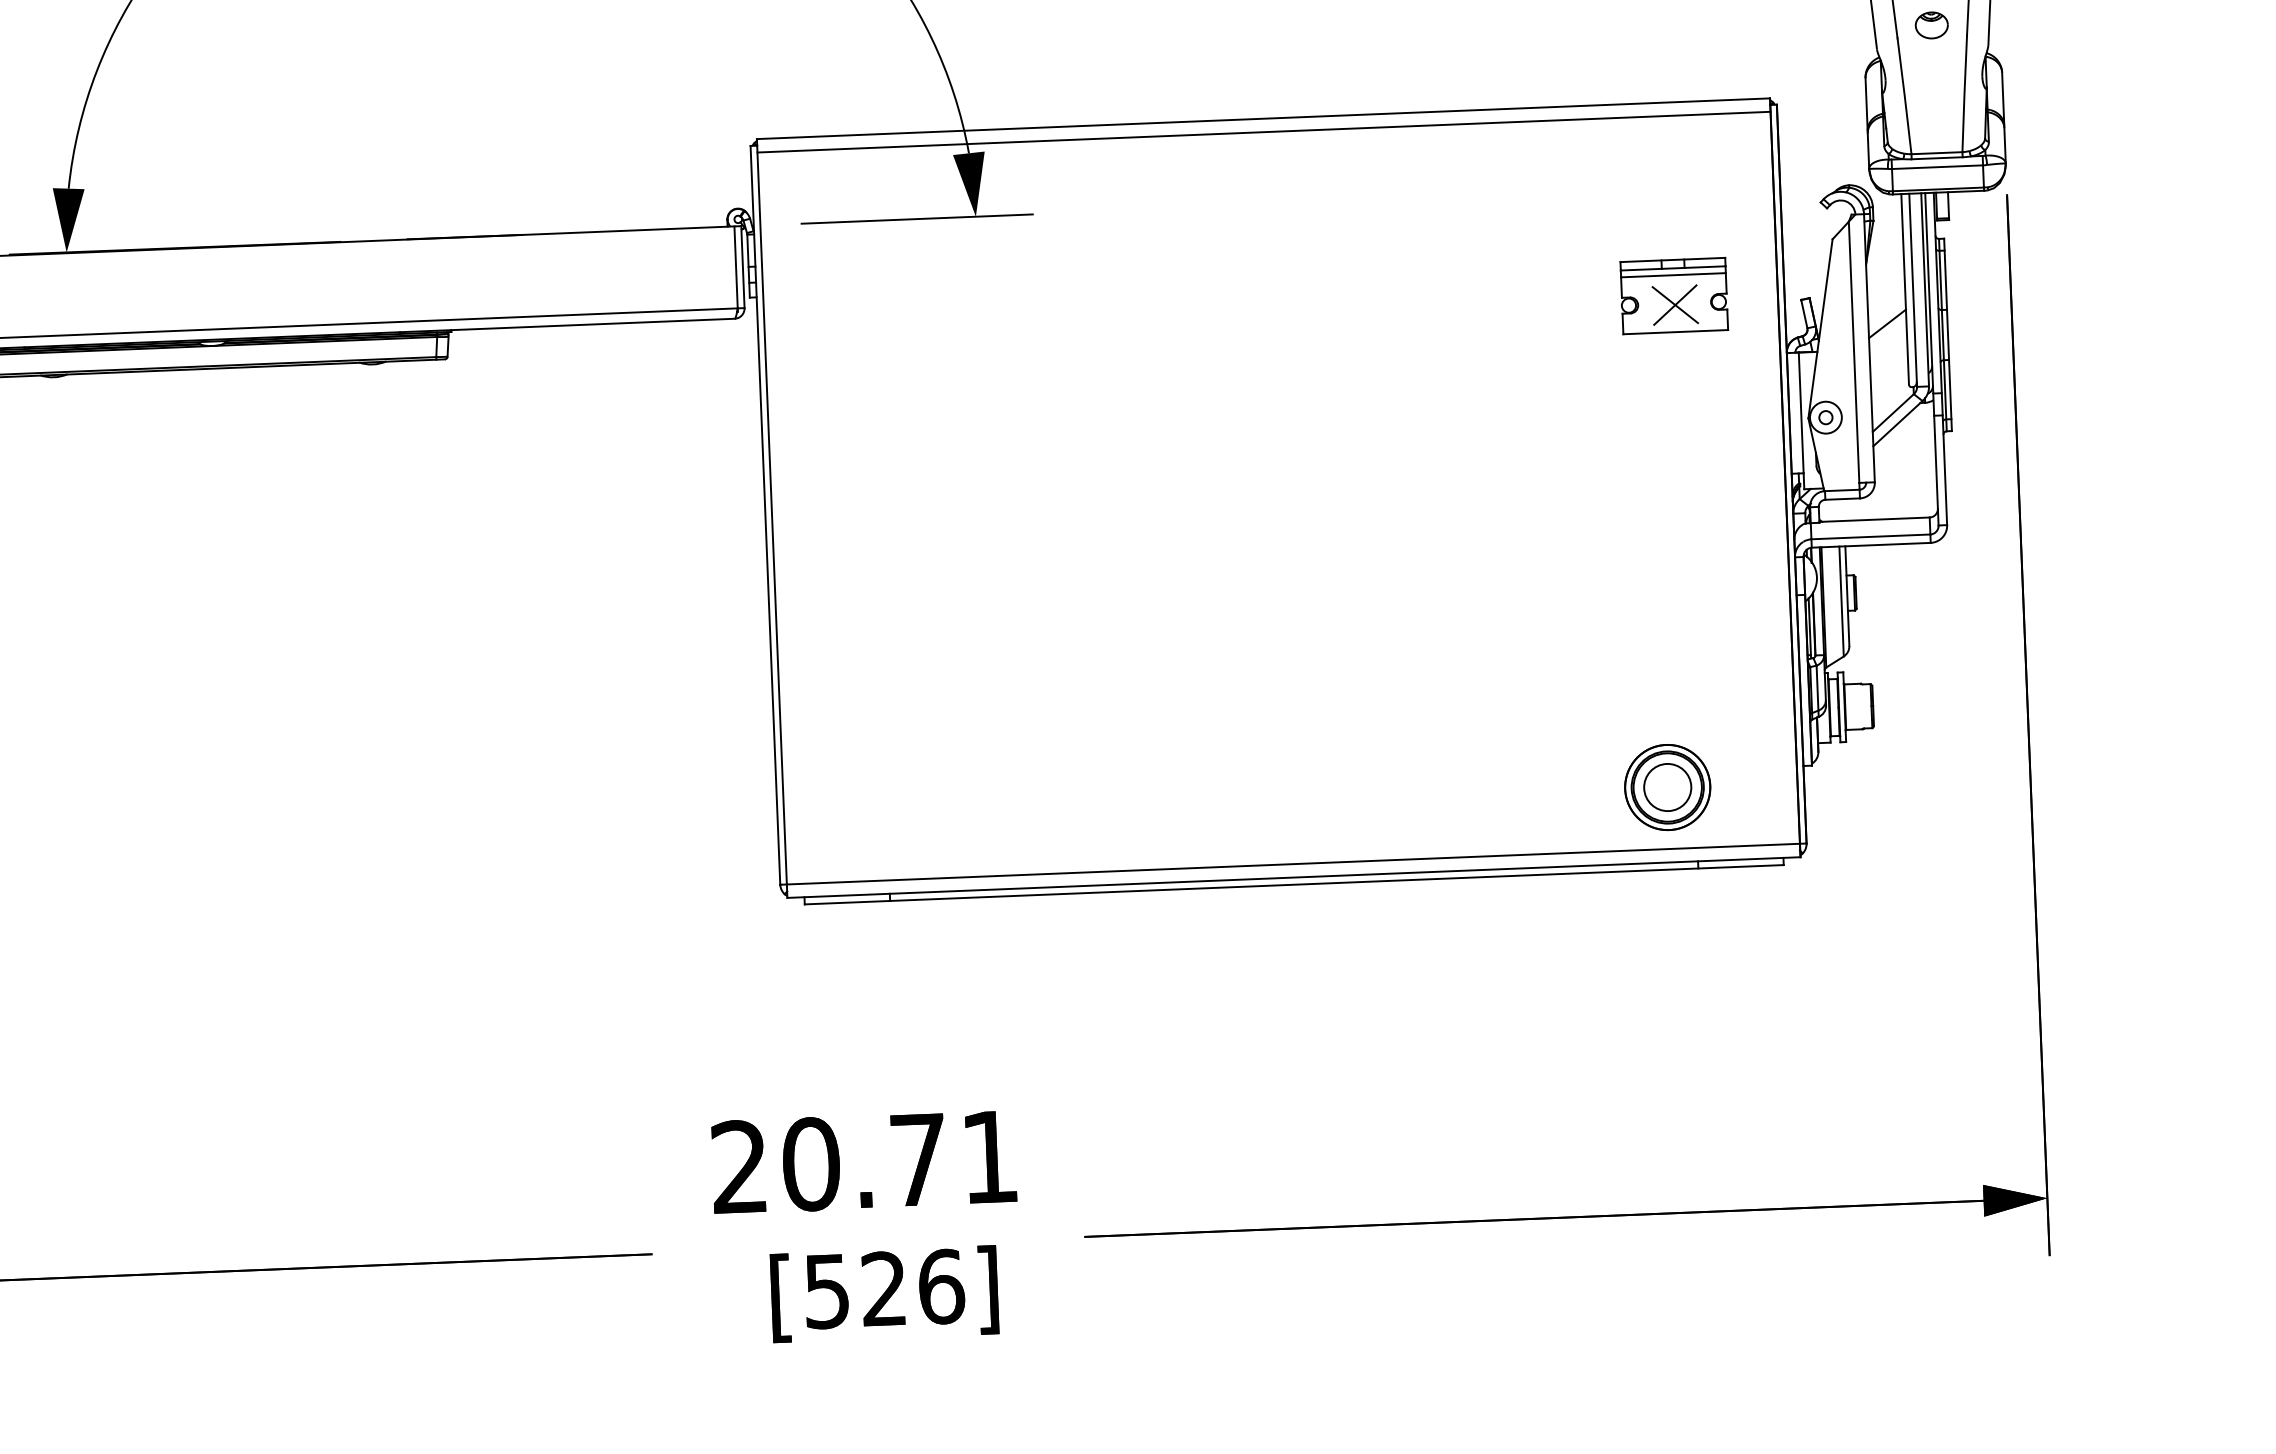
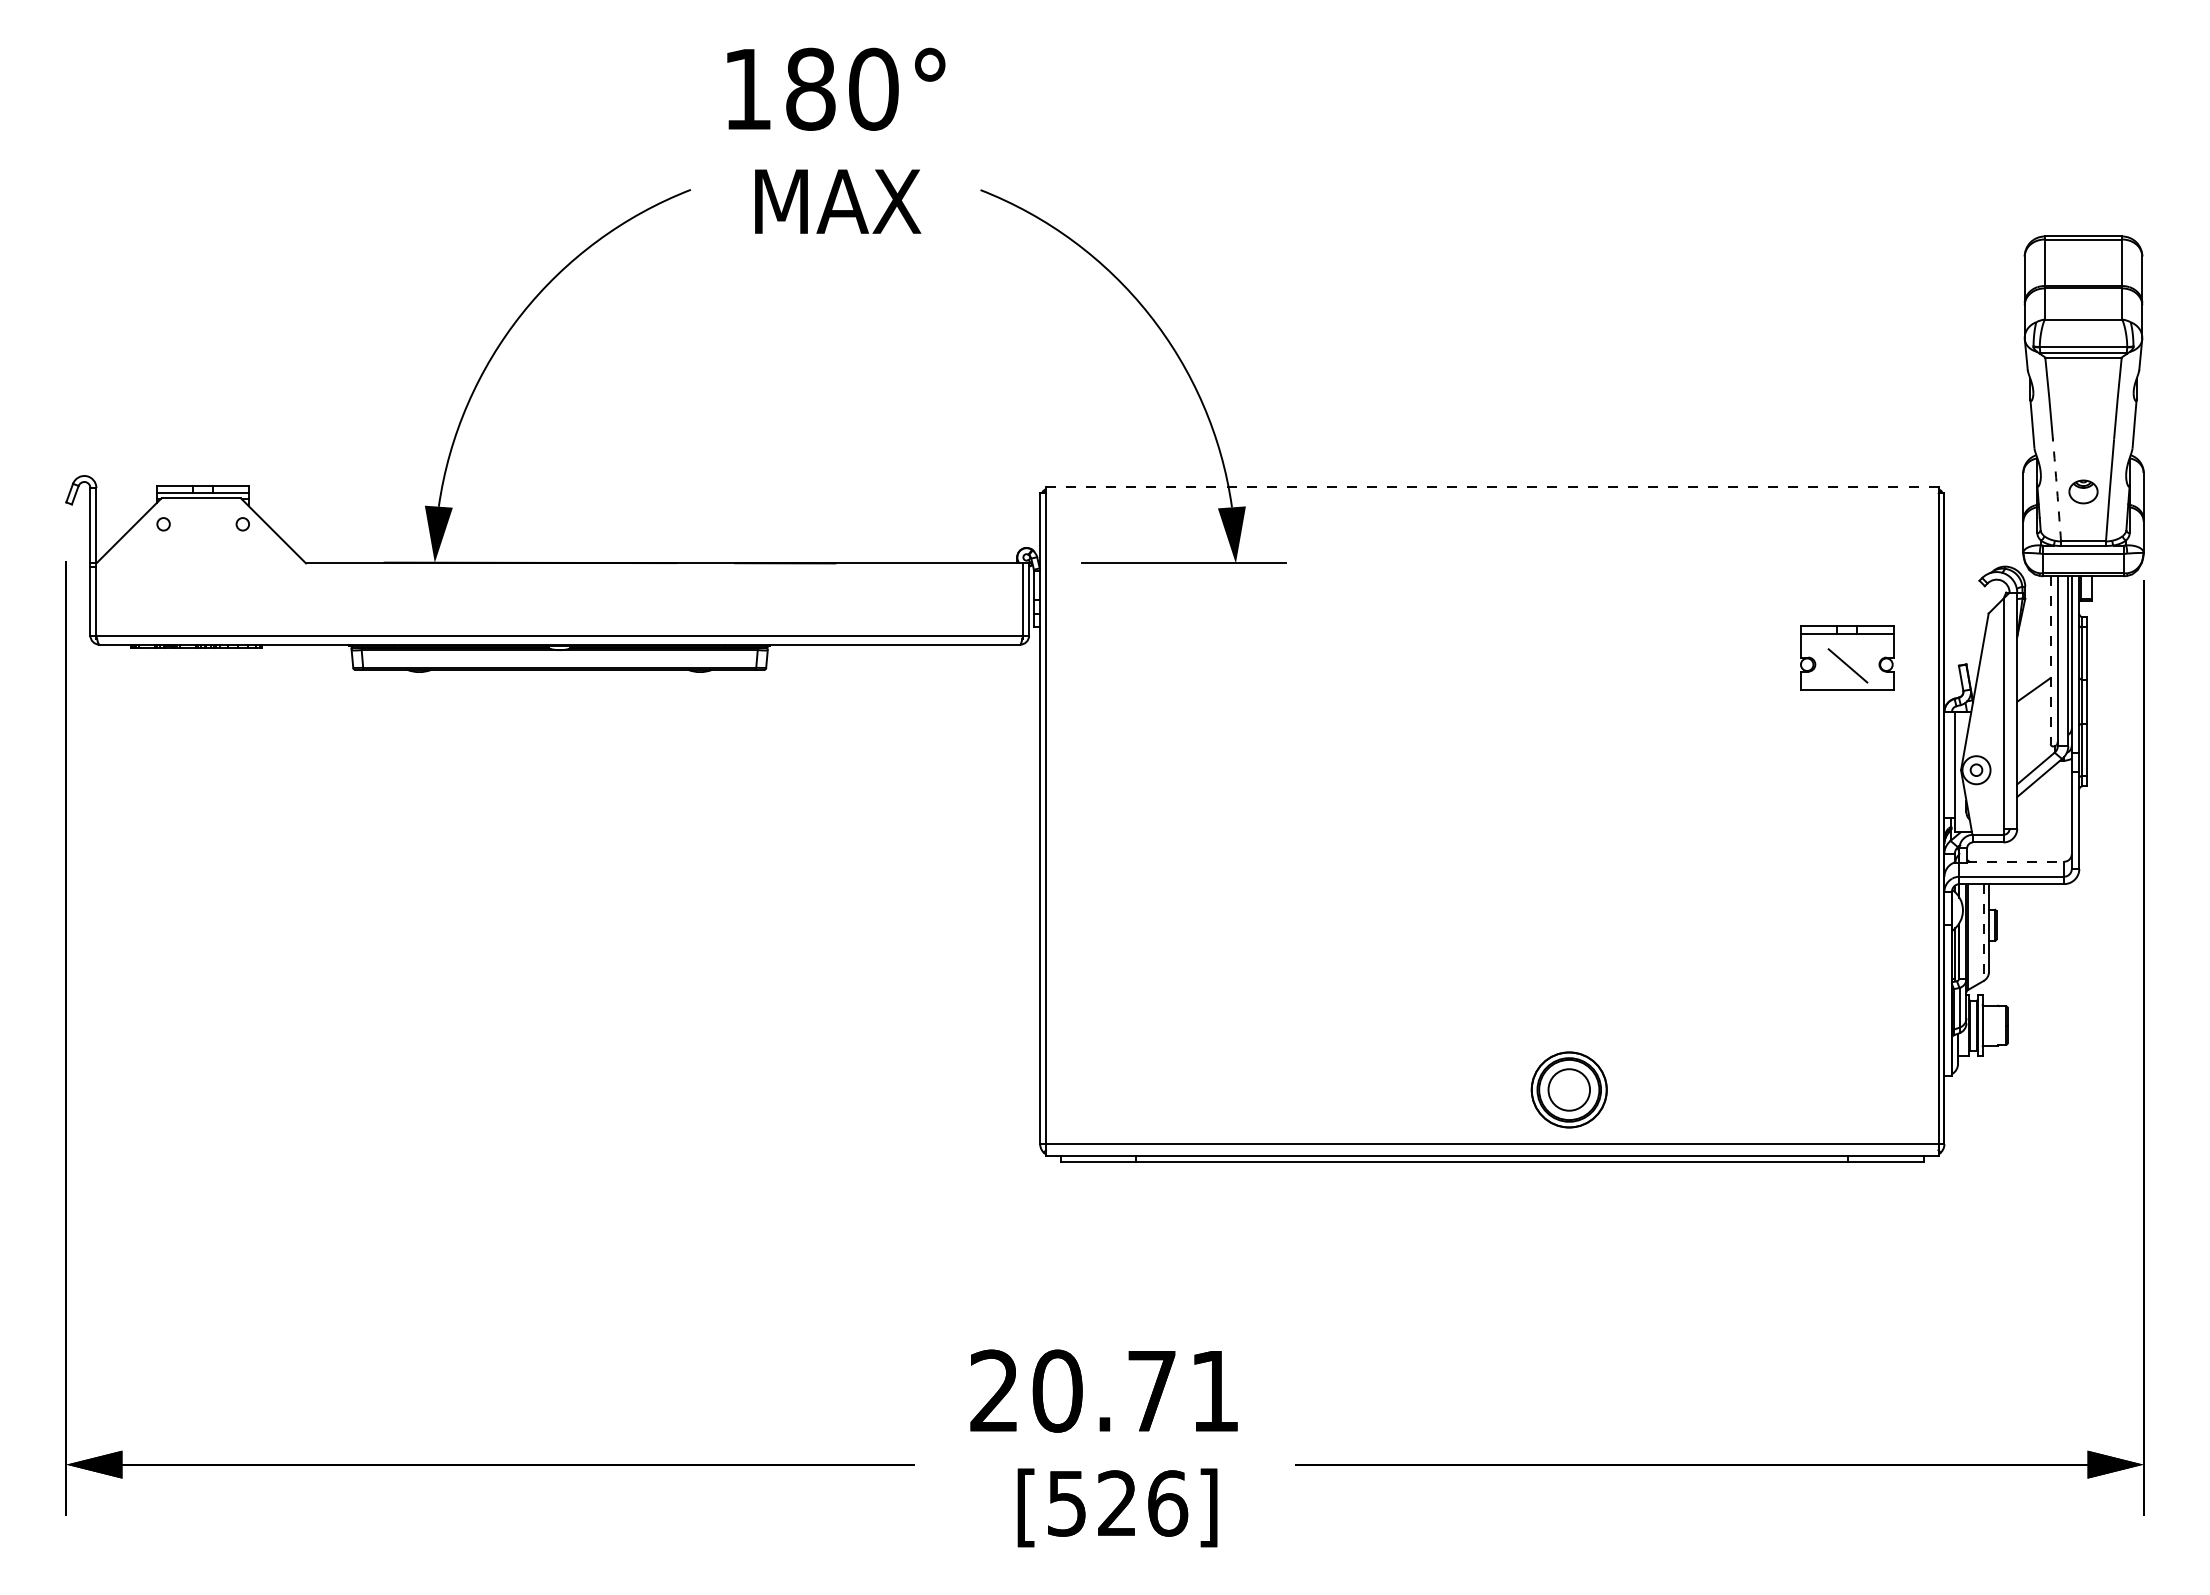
part: (1931, 24) -> (2083, 491), moved
arc: (1905, 96) -> (2057, 490), solid -> dashed
line: (1263, 118) -> (1492, 487), solid -> dashed
line: (1263, 132) -> (1491, 499), removed
line: (1673, 275) -> (1847, 639), removed
line: (1904, 289) -> (2050, 660), solid -> dashed
line: (1674, 304) -> (1847, 665), removed
line: (1874, 519) -> (2015, 861), solid -> dashed
line: (1841, 602) -> (1983, 933), solid -> dashed
part: (1666, 787) -> (1568, 1089), moved

